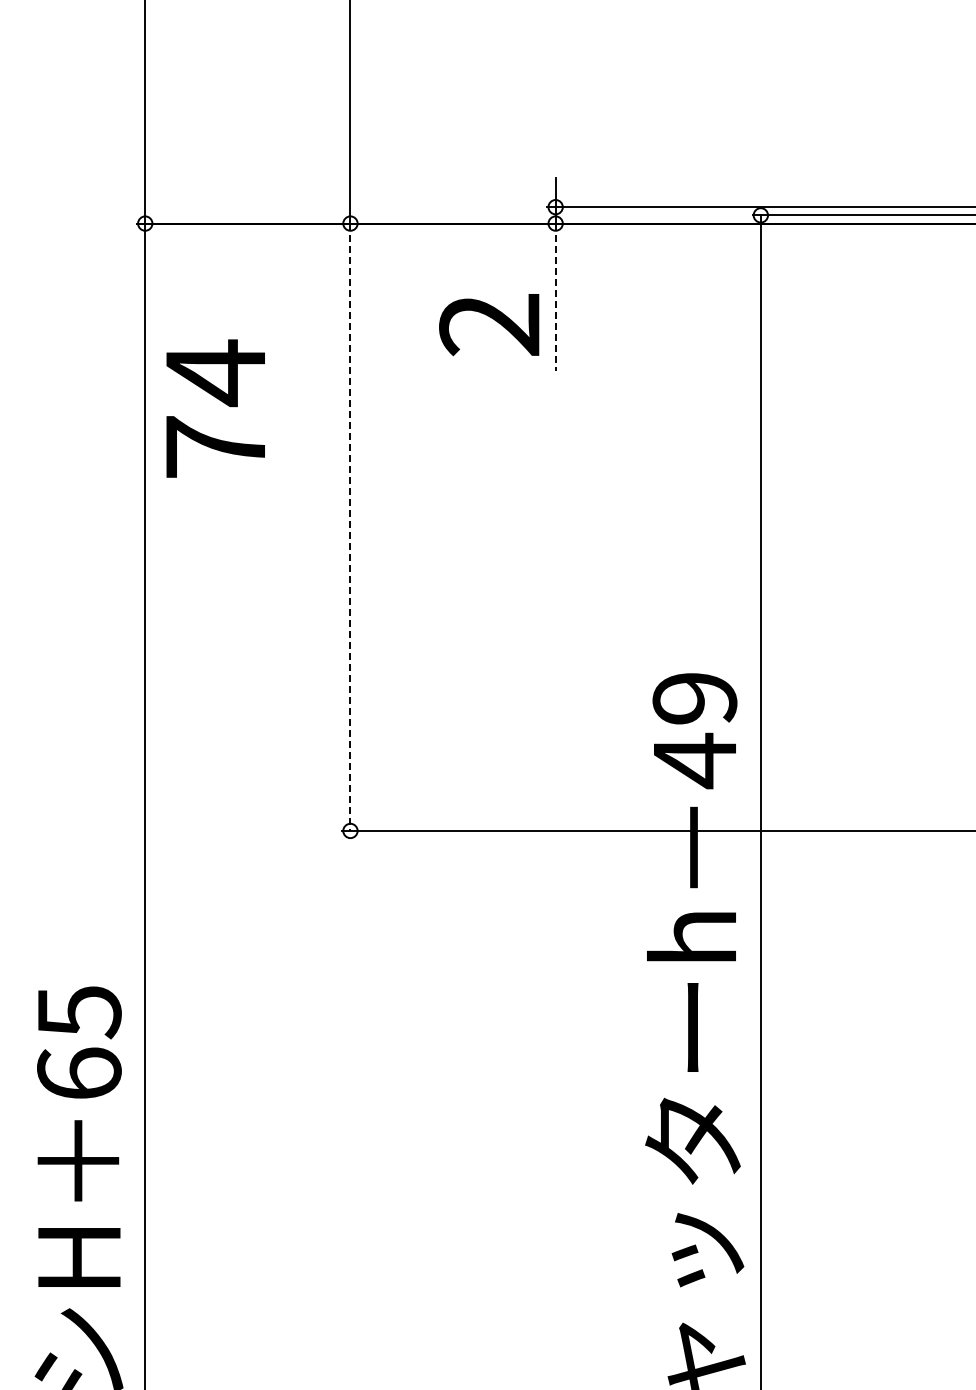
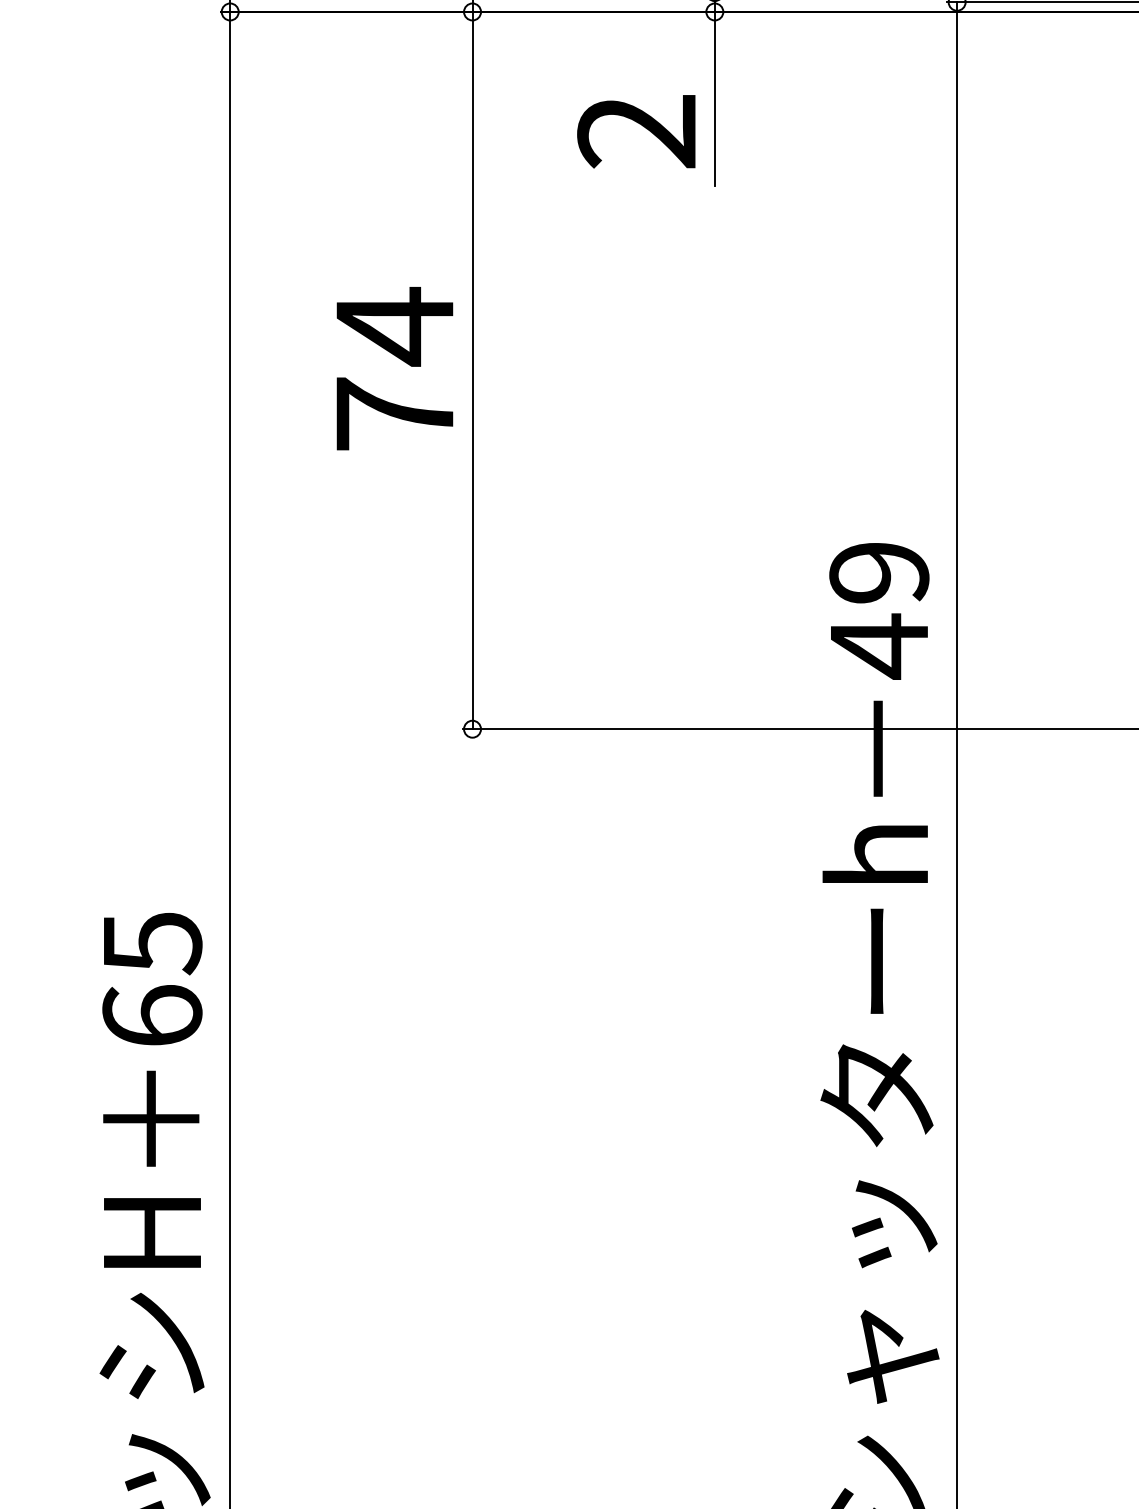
line: (555, 297) -> (714, 99), dashed -> solid
text: (215, 408) -> (394, 368), moved
line: (350, 527) -> (472, 370), dashed -> solid

